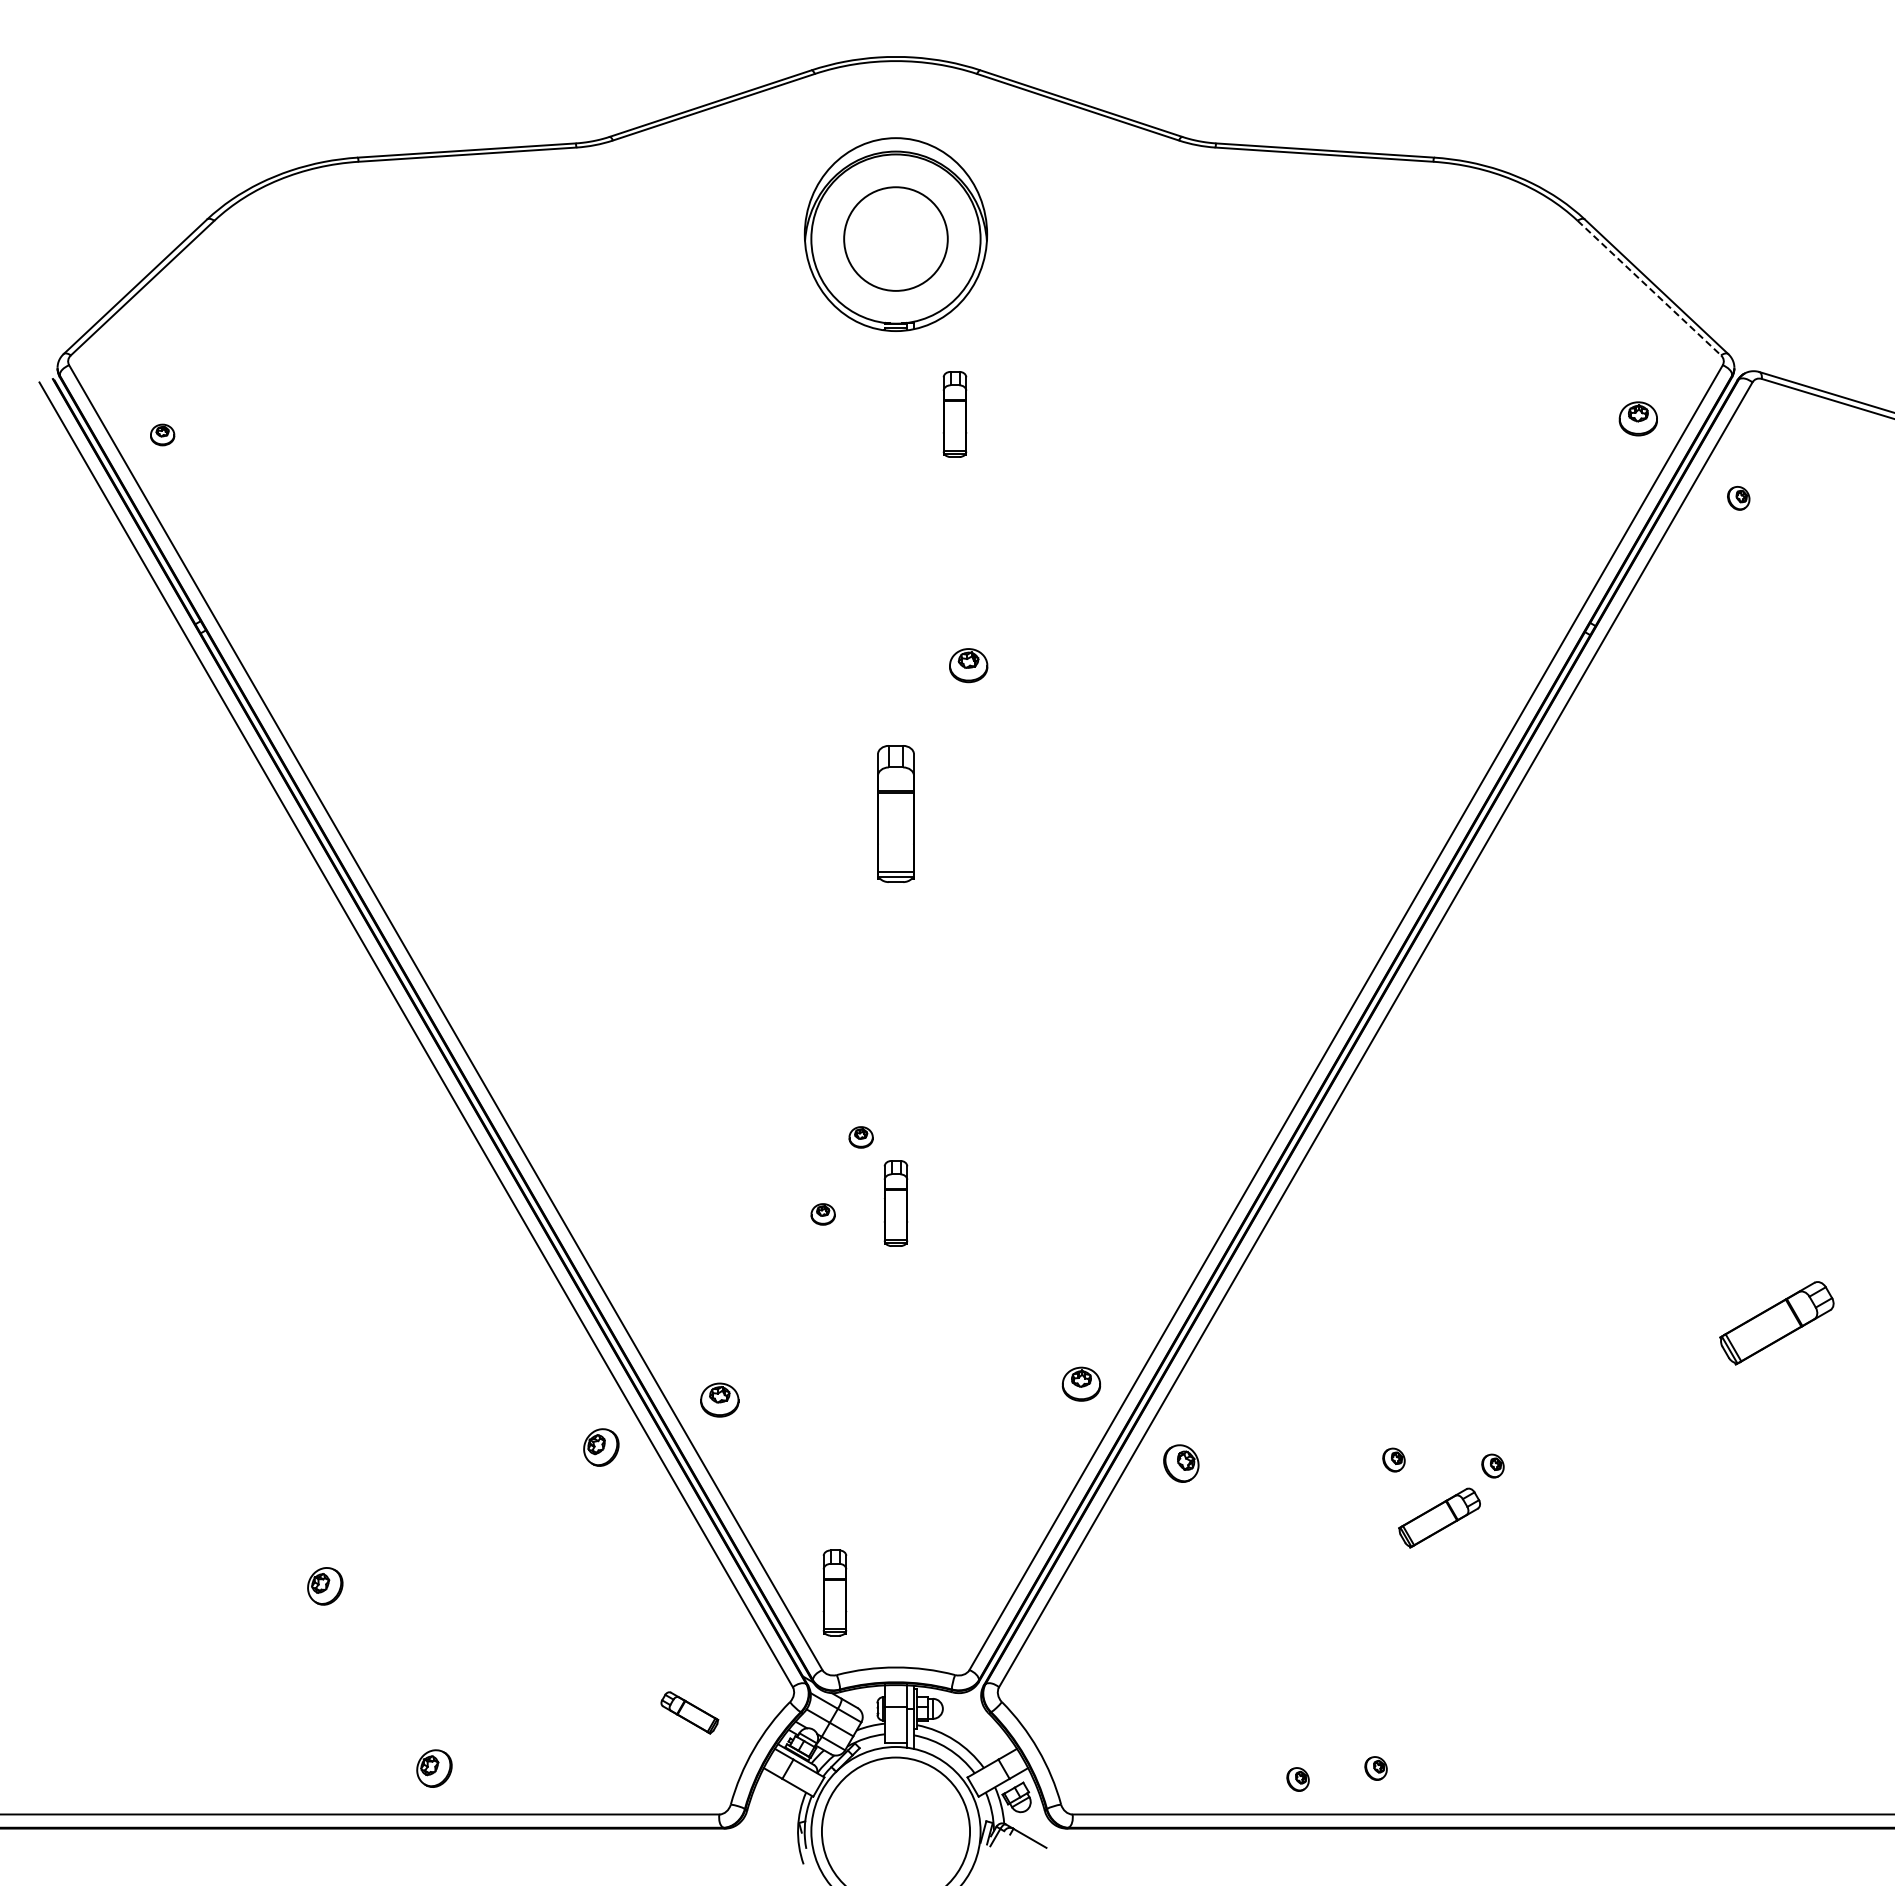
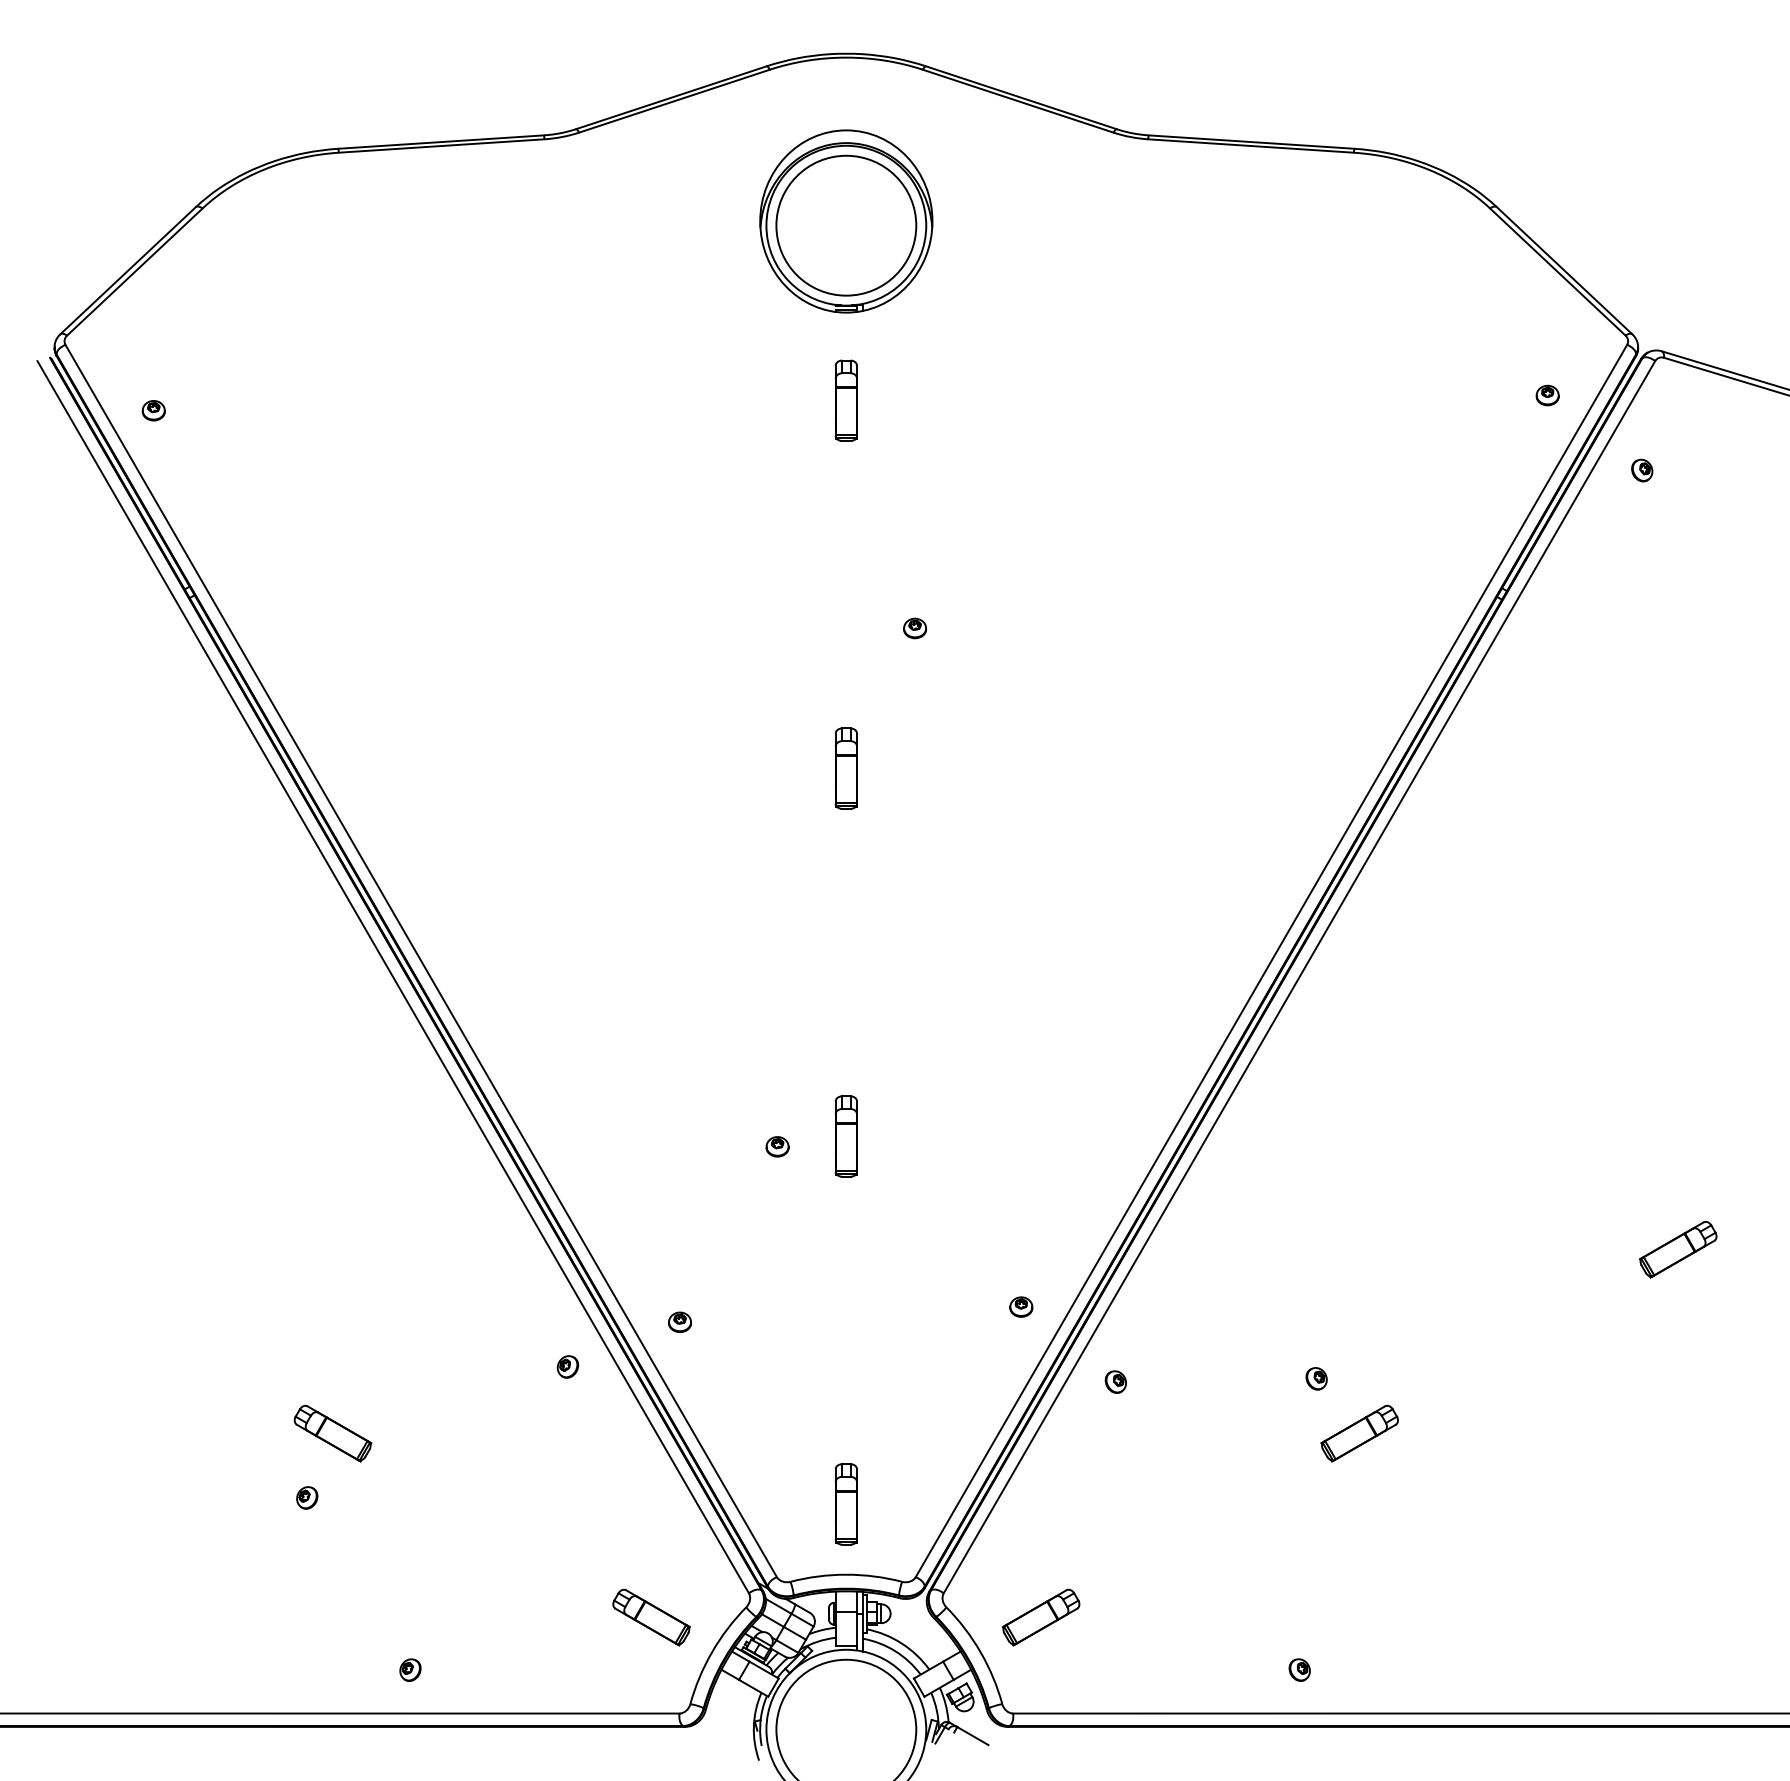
circle: (895, 239) -> (845, 226), size x1.43
line: (1649, 288) -> (1557, 272), dashed -> solid
part: (954, 414) -> (845, 400), moved
part: (1638, 418) -> (1547, 395), size x0.62
part: (968, 665) -> (914, 628), size x0.62
part: (895, 813) -> (845, 768), size x0.62
part: (860, 1137) -> (812, 1074), removed
part: (1776, 1323) -> (1677, 1249), size x0.71
part: (1080, 1383) -> (1020, 1306), size x0.62
part: (719, 1400) -> (679, 1322), size x0.62
part: (600, 1447) -> (567, 1366), size x0.62
part: (1181, 1463) -> (1115, 1382), size x0.62
part: (1492, 1465) -> (1409, 1383), removed
part: (352, 1517) -> (333, 1433), added
part: (324, 1585) -> (306, 1497), size x0.62
part: (834, 1592) -> (845, 1503), moved
part: (689, 1712) -> (651, 1617), size x1.43
part: (1101, 1712) -> (1040, 1617), added
part: (434, 1768) -> (410, 1670), size x0.62
part: (1297, 1779) -> (1225, 1680), removed

